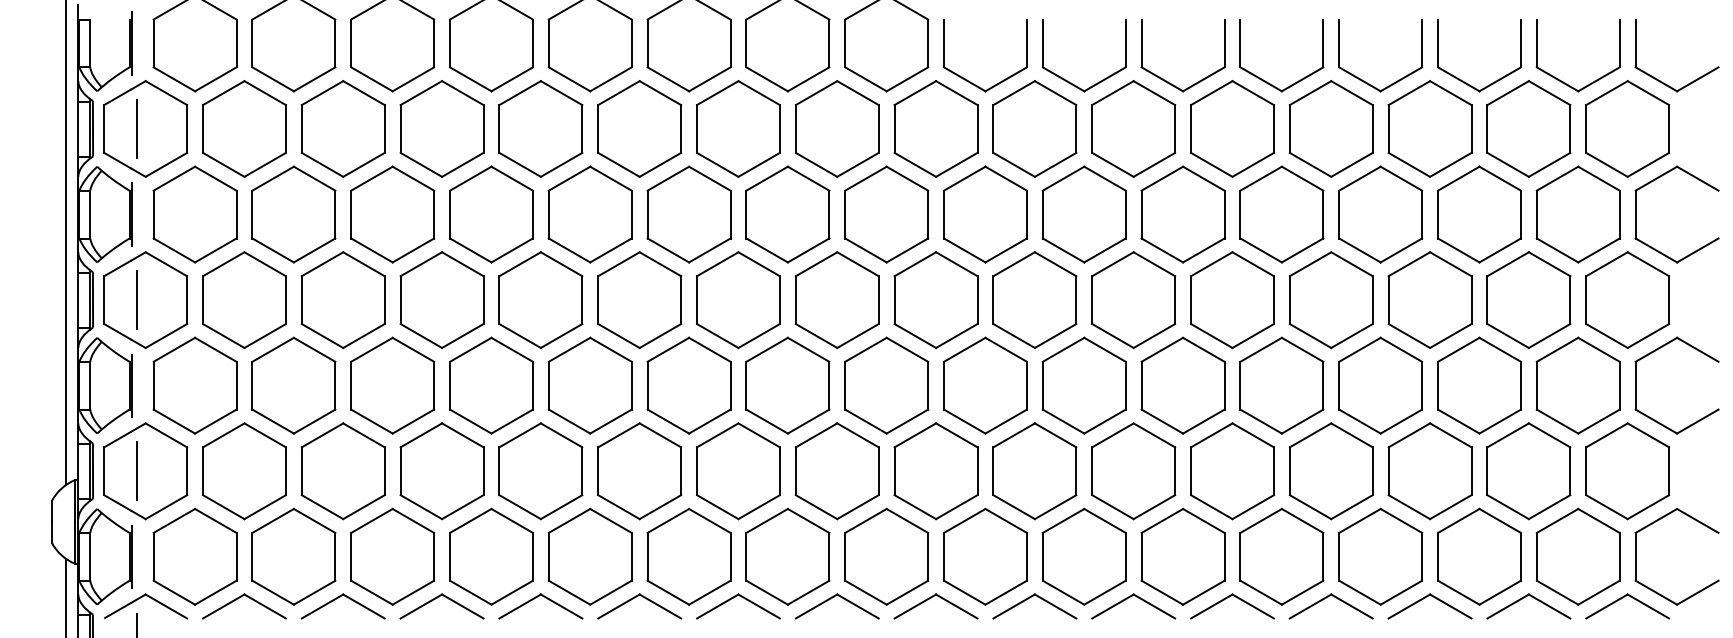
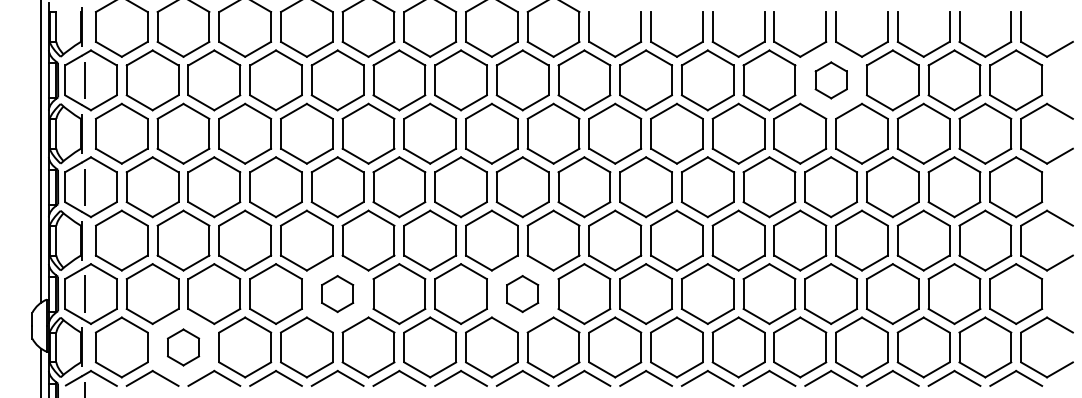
part: (1331, 129) -> (831, 80), size x0.6
part: (540, 470) -> (337, 293), size x0.6
part: (836, 470) -> (522, 293), size x0.6
part: (293, 556) -> (183, 347), size x0.6

